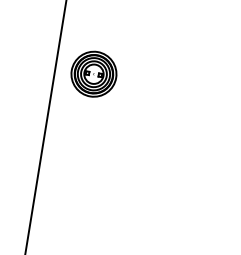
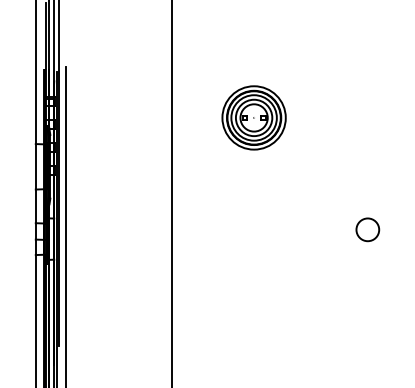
part: (93, 73) -> (253, 117), moved
circle: (179, 168) -> (367, 229), added

